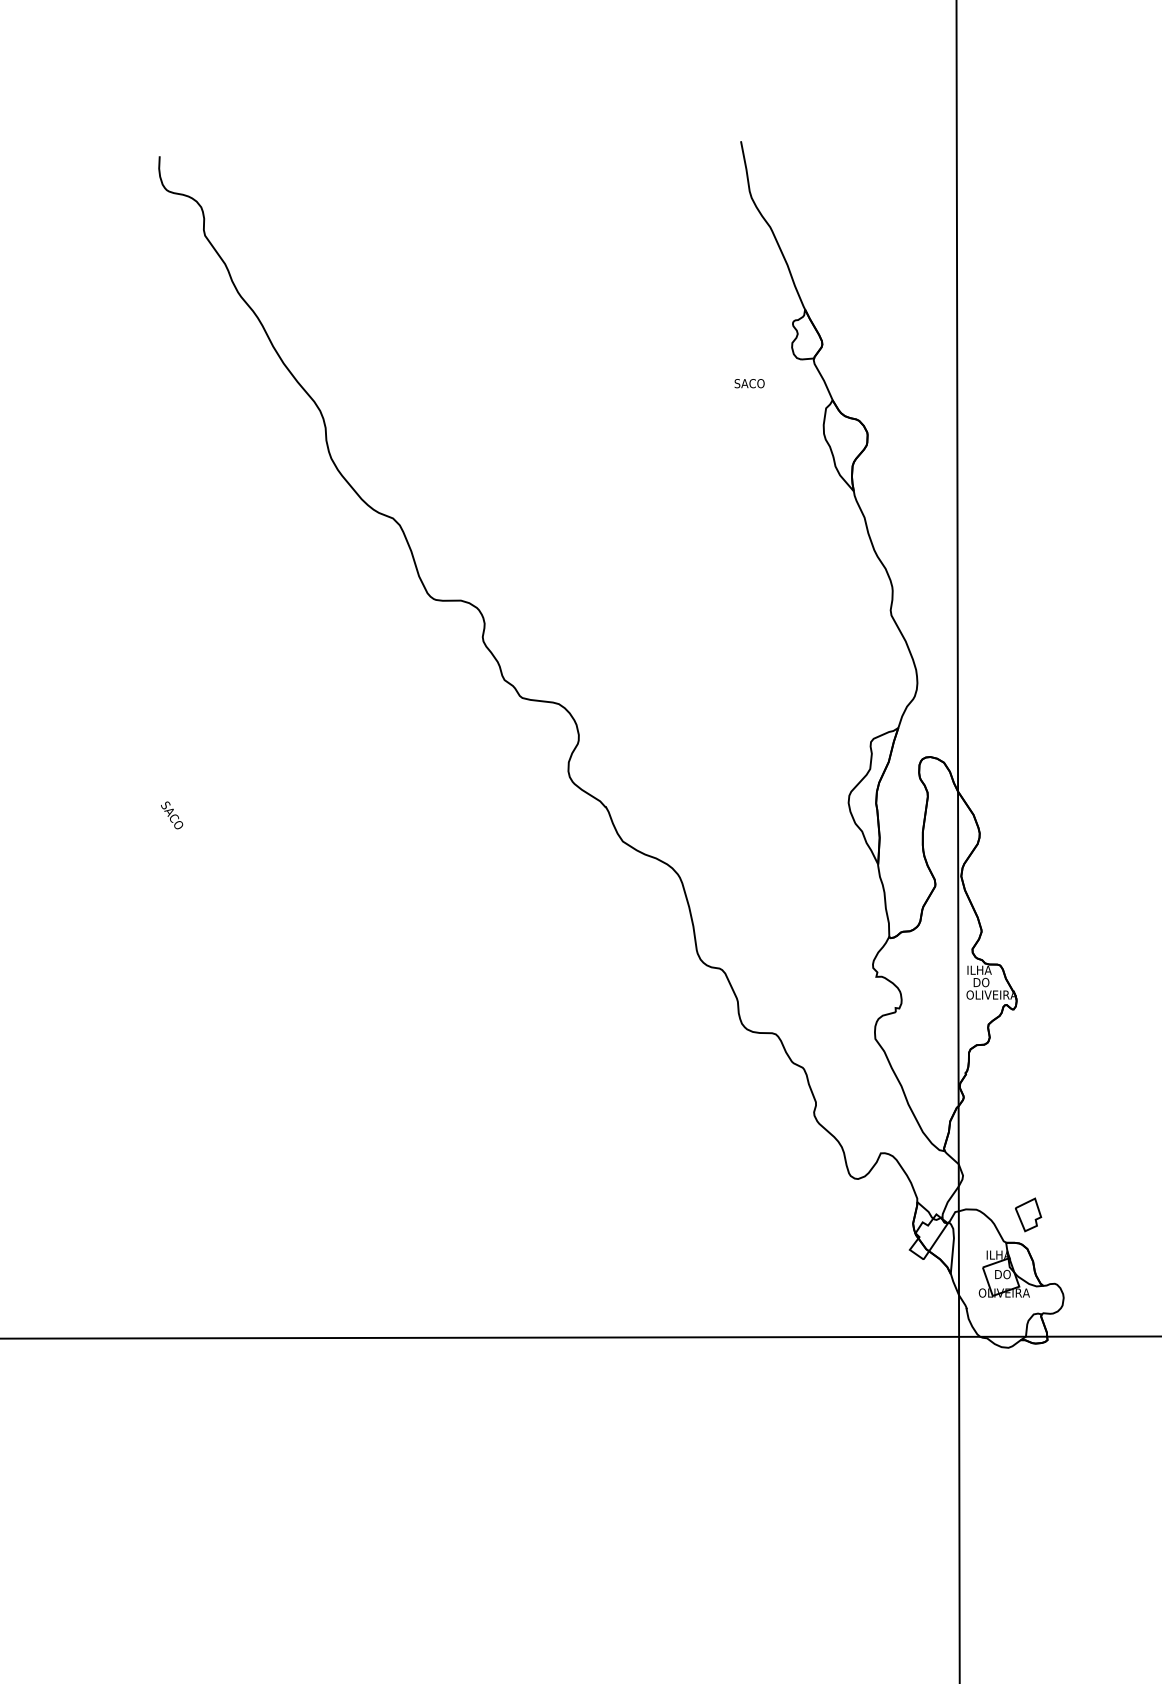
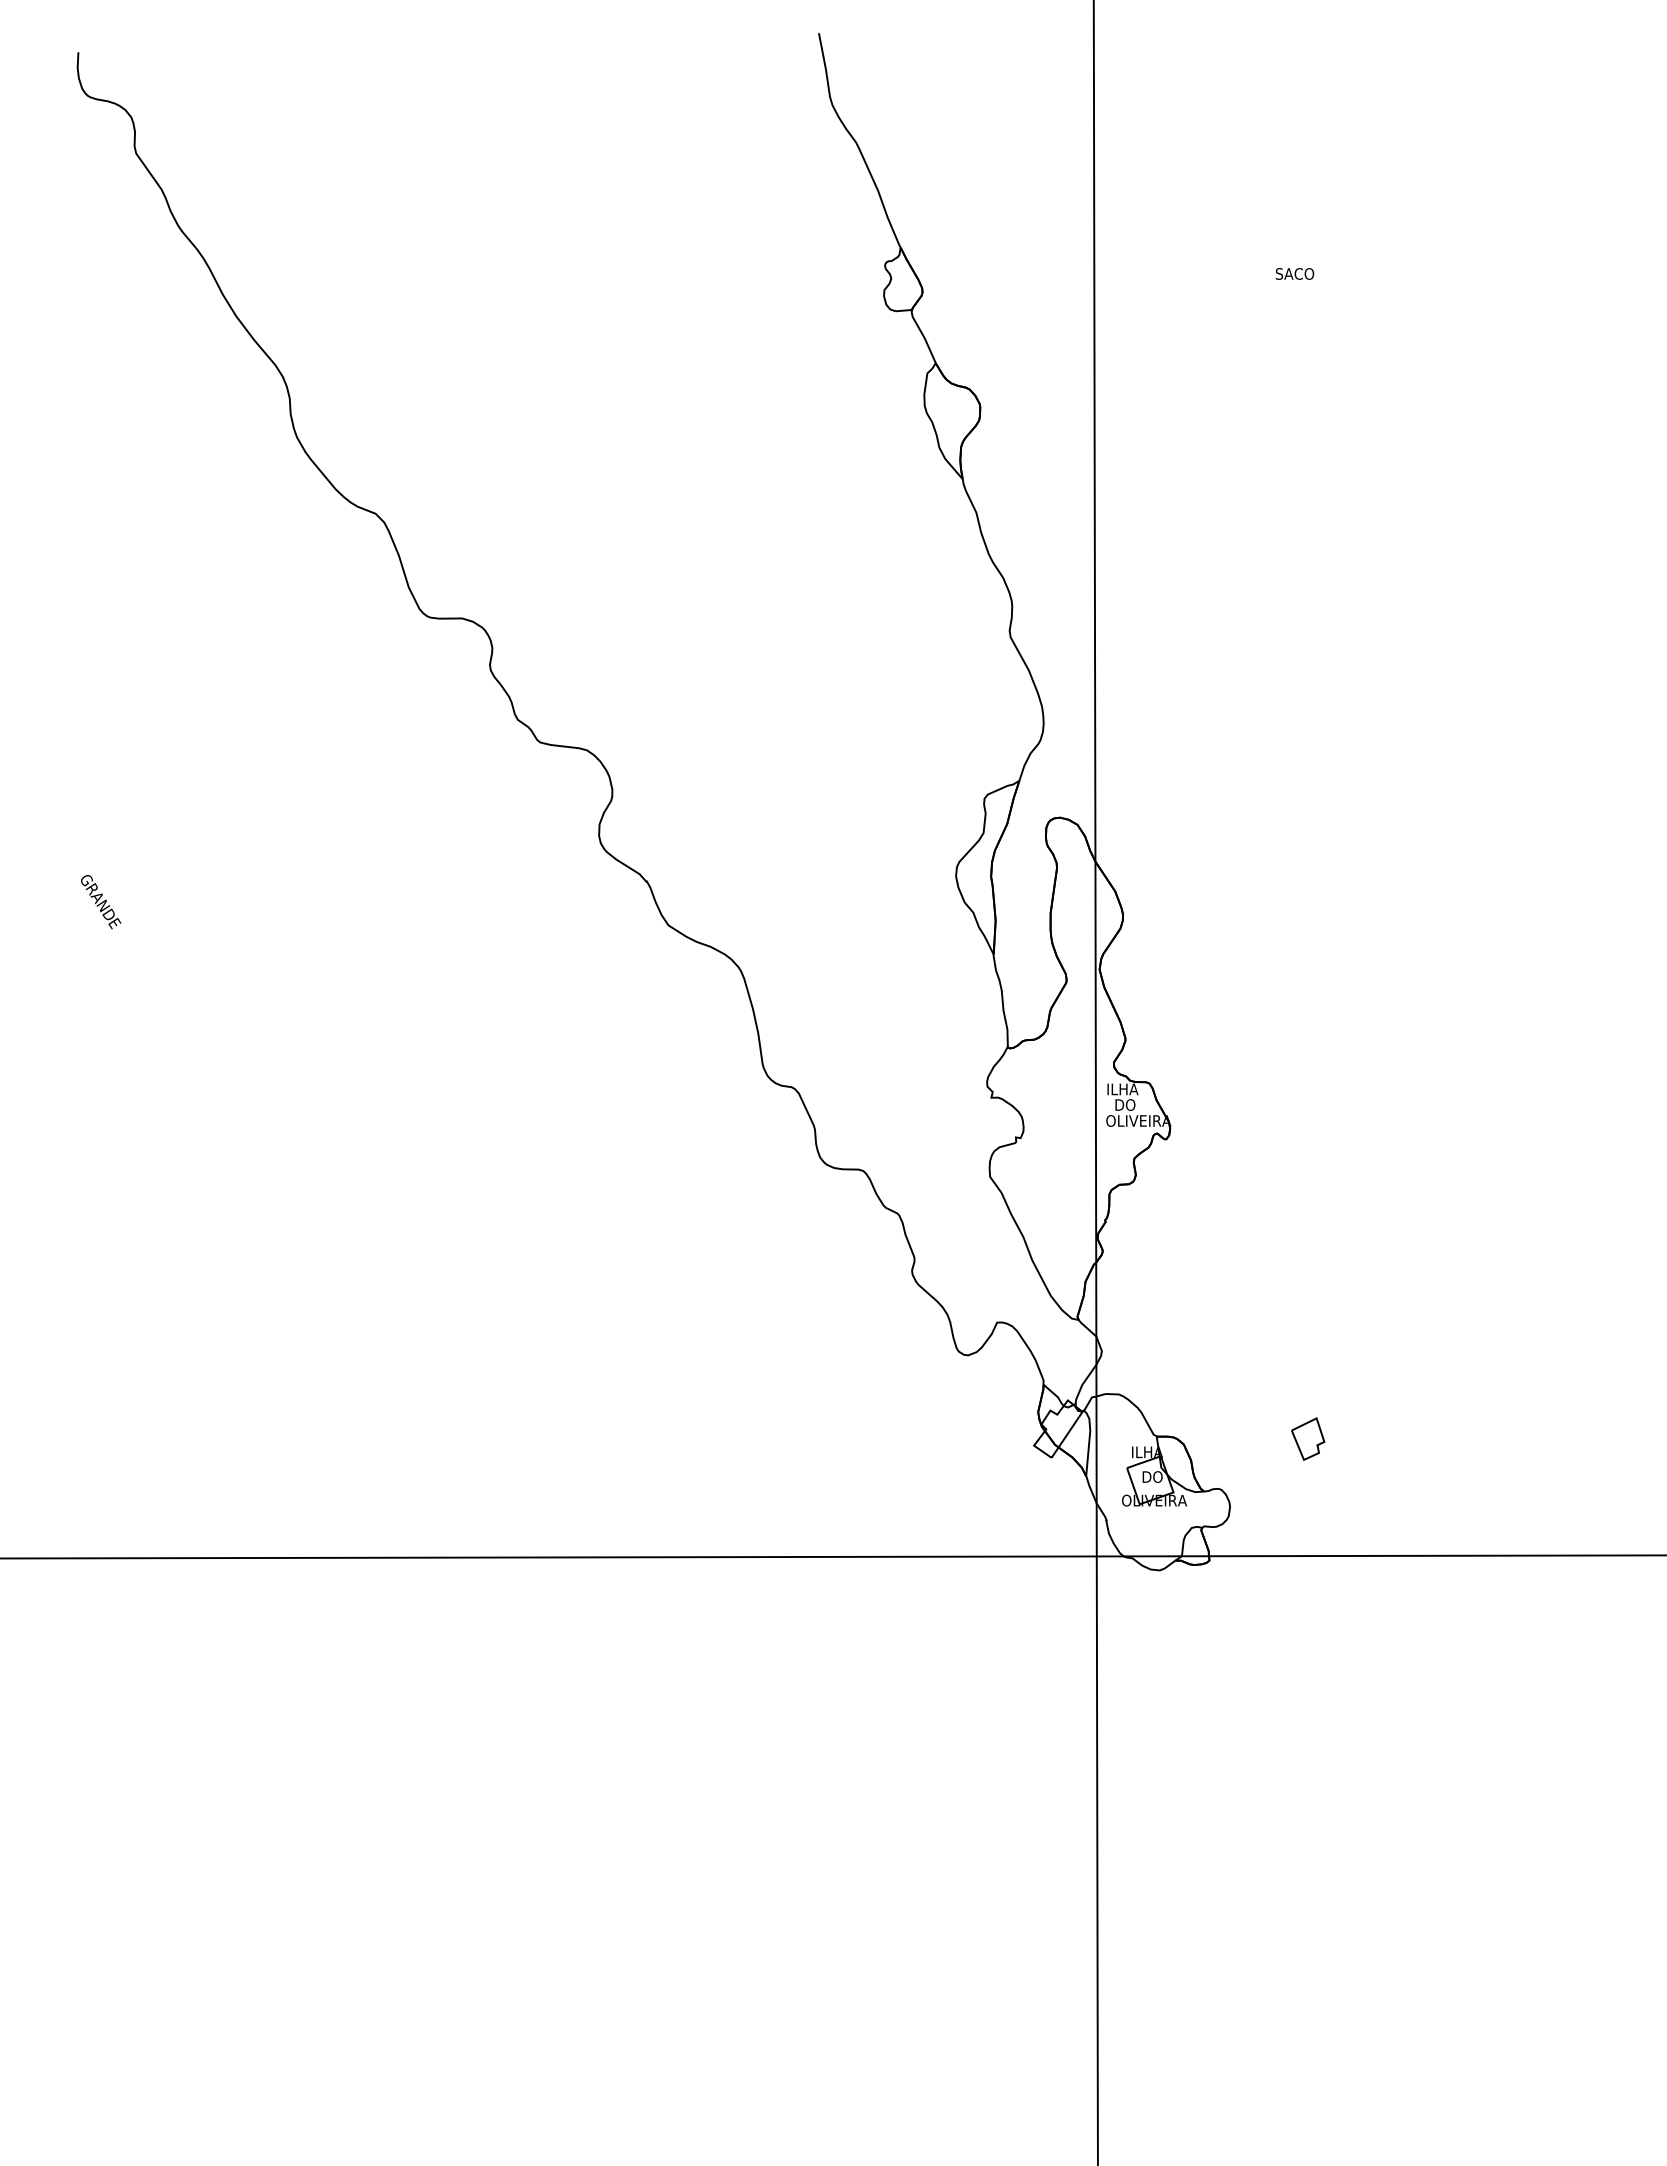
text: (749, 383) -> (1294, 273), moved
text: (177, 822) -> (100, 901), SACO -> GRANDE
part: (1028, 1214) -> (1308, 1438), moved

